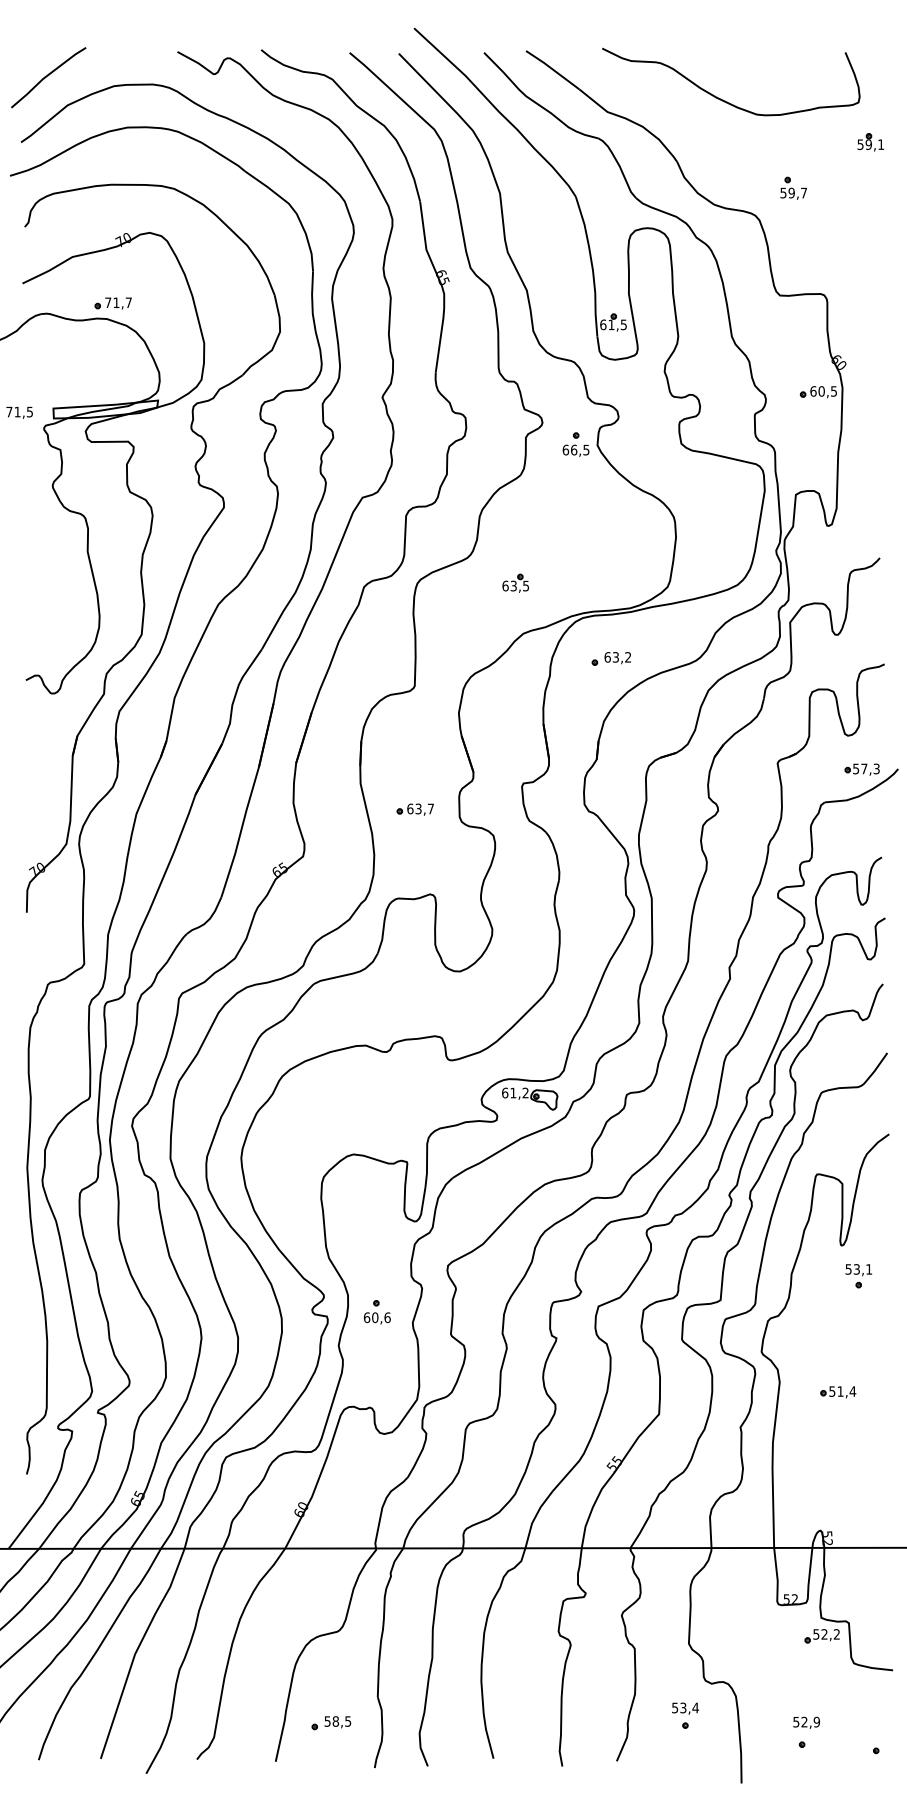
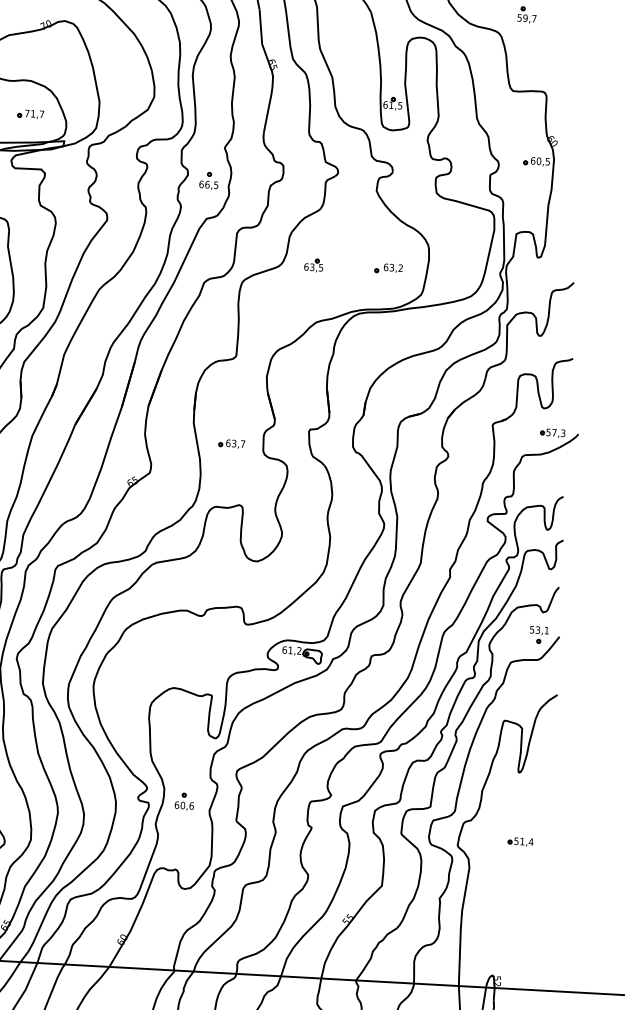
part: (112, 303) -> (30, 114), moved
part: (575, 444) -> (208, 180), moved
part: (515, 582) -> (313, 264), moved
part: (610, 658) -> (388, 268), moved
part: (858, 1276) -> (538, 635), moved
part: (838, 1392) -> (520, 842), moved

